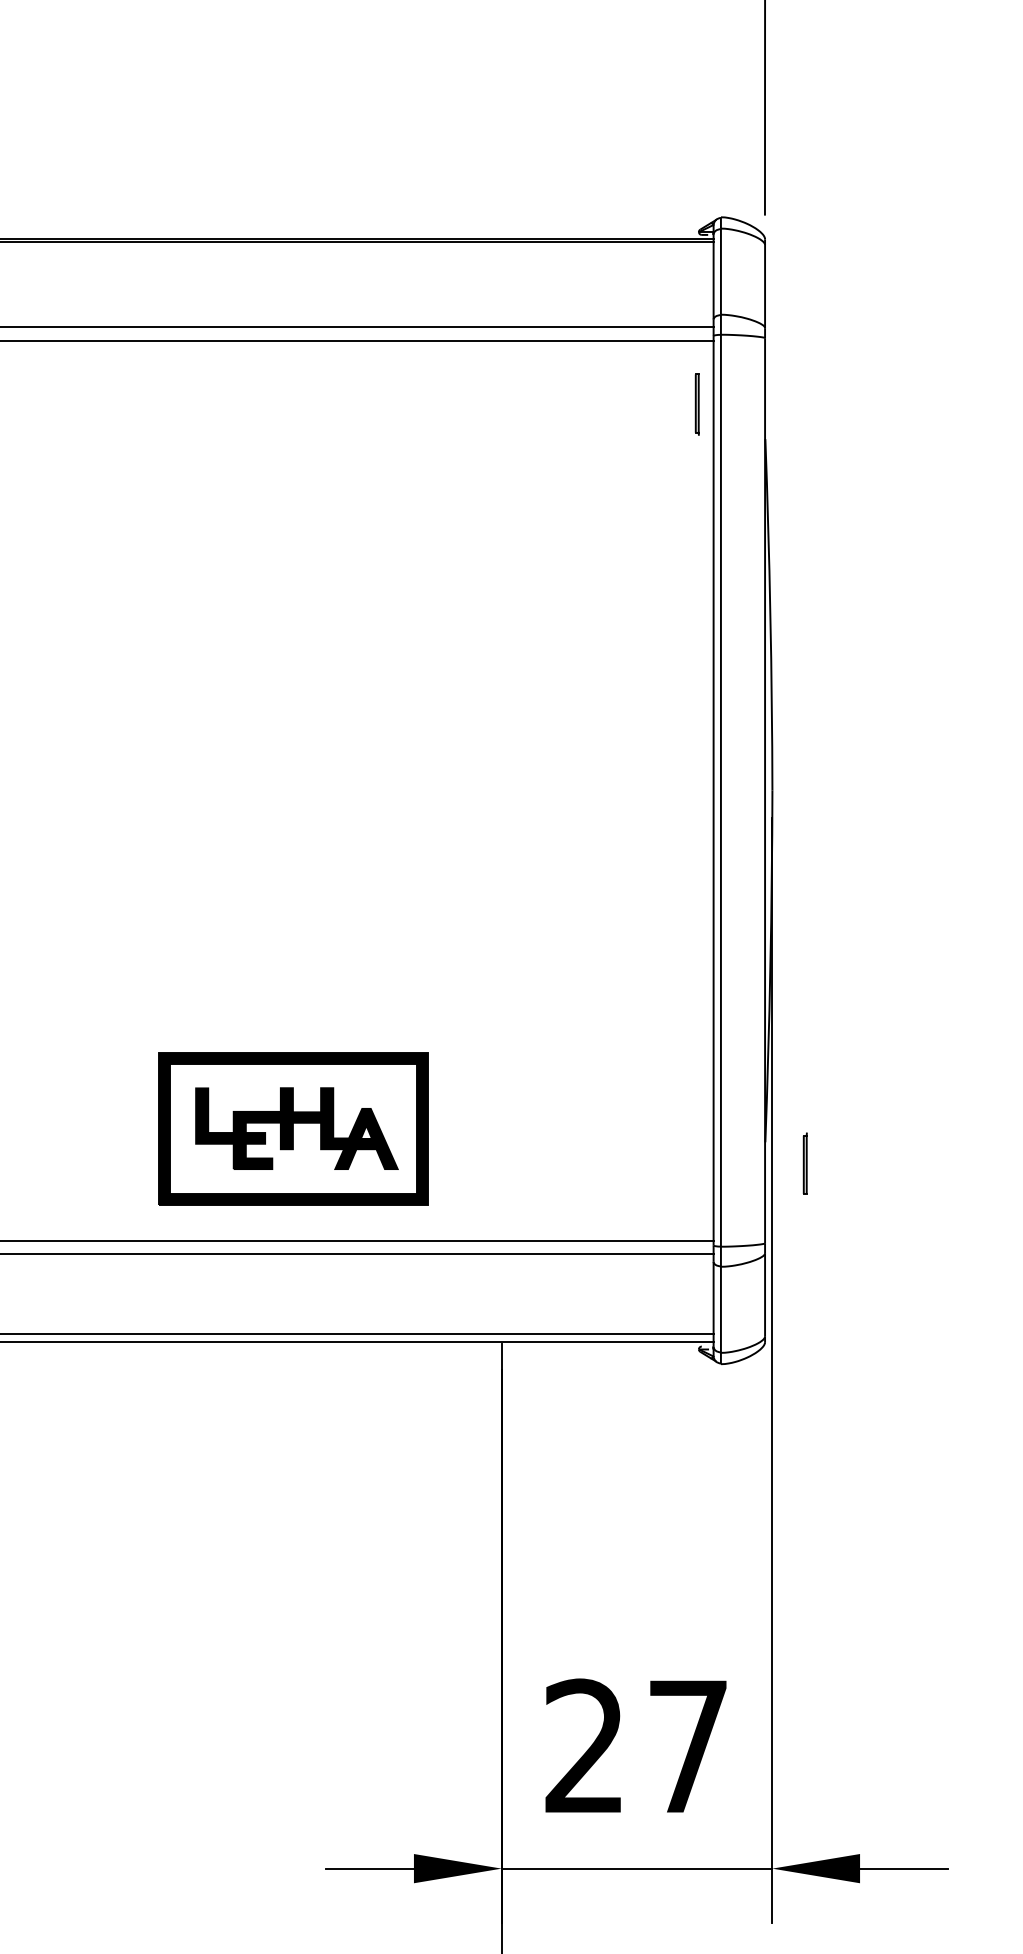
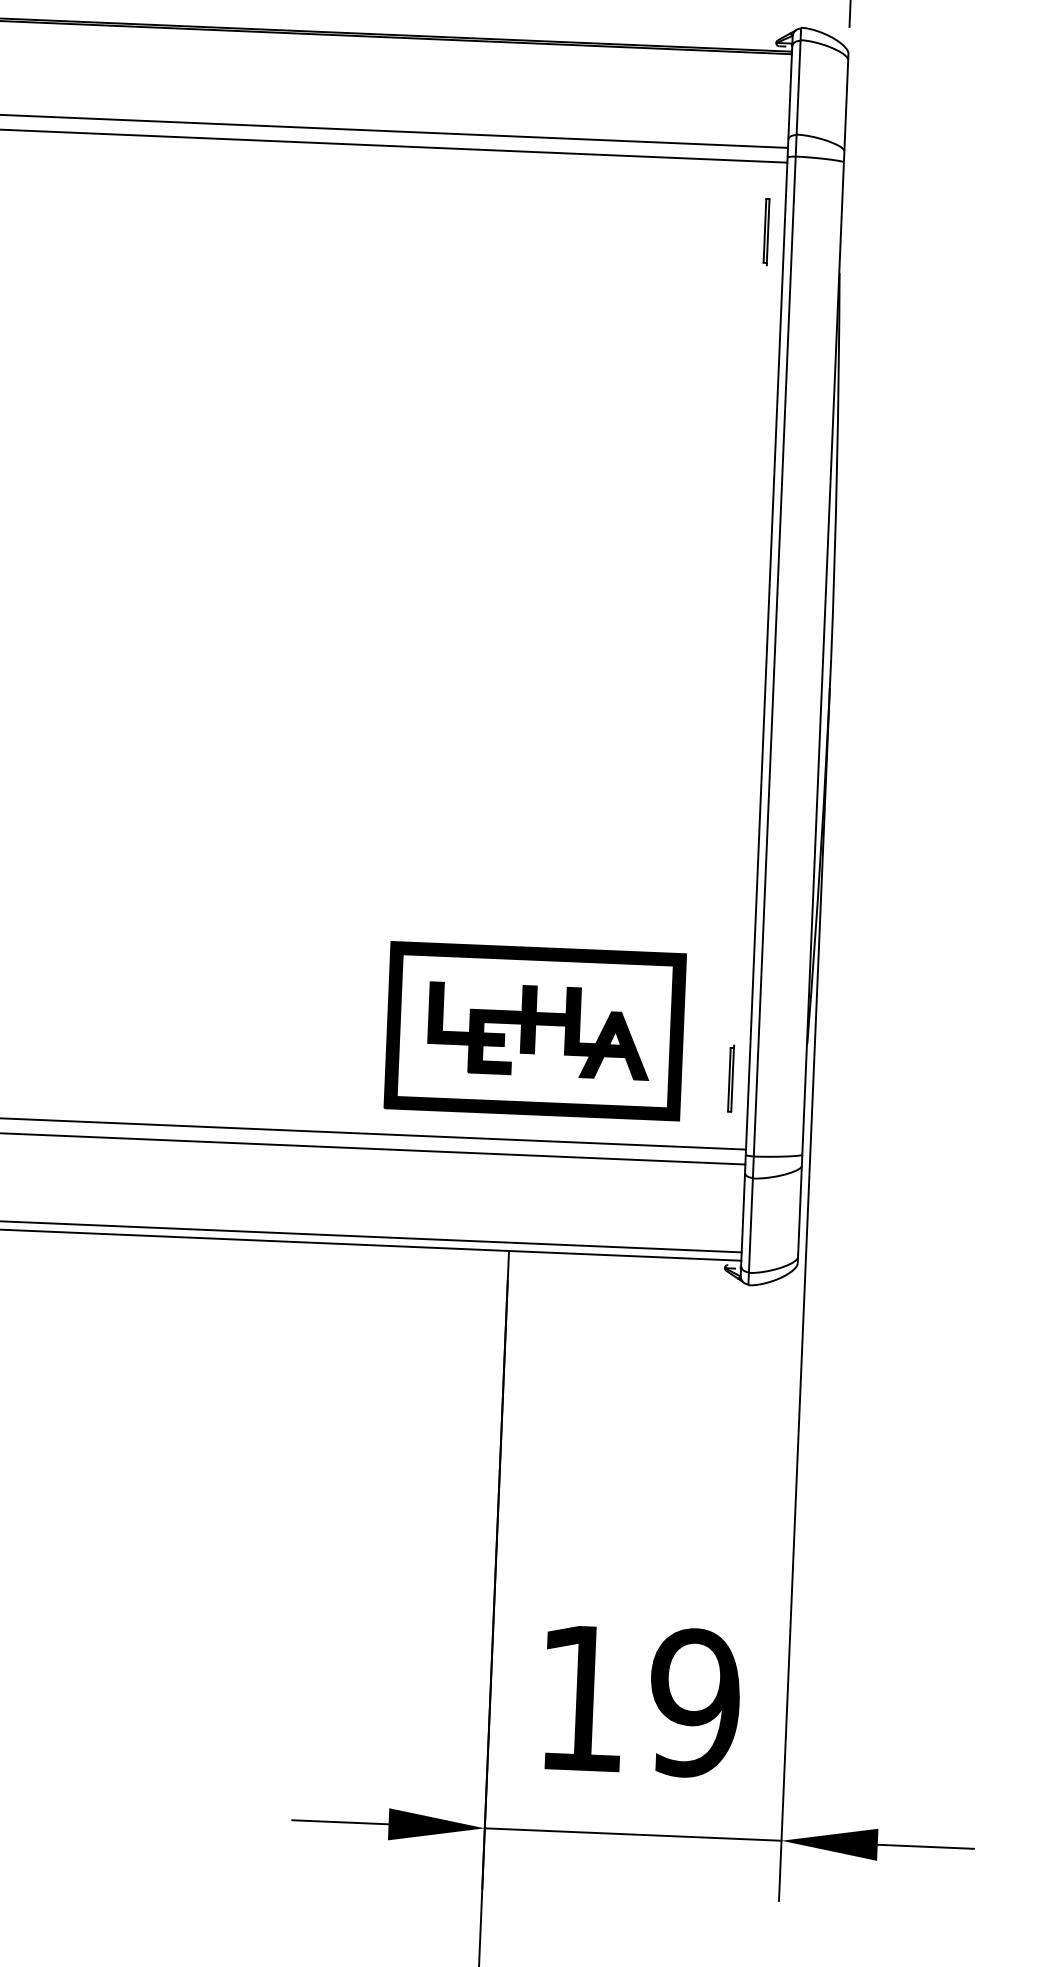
part: (293, 1128) -> (535, 1030), moved
part: (804, 1163) -> (730, 1078), moved
text: (636, 1746) -> (638, 1700), 27 -> 19

